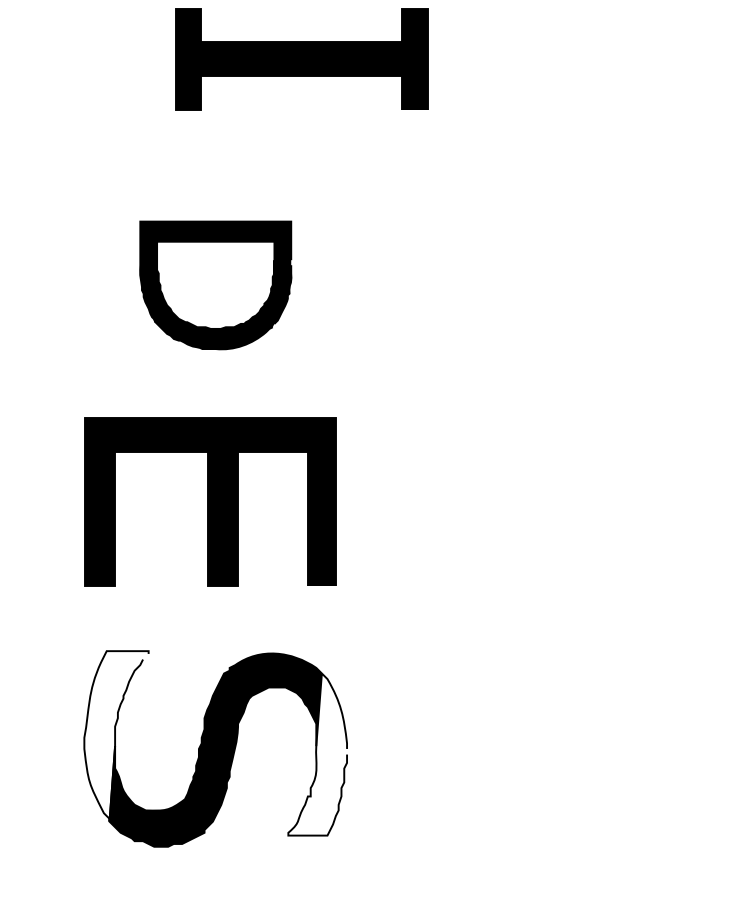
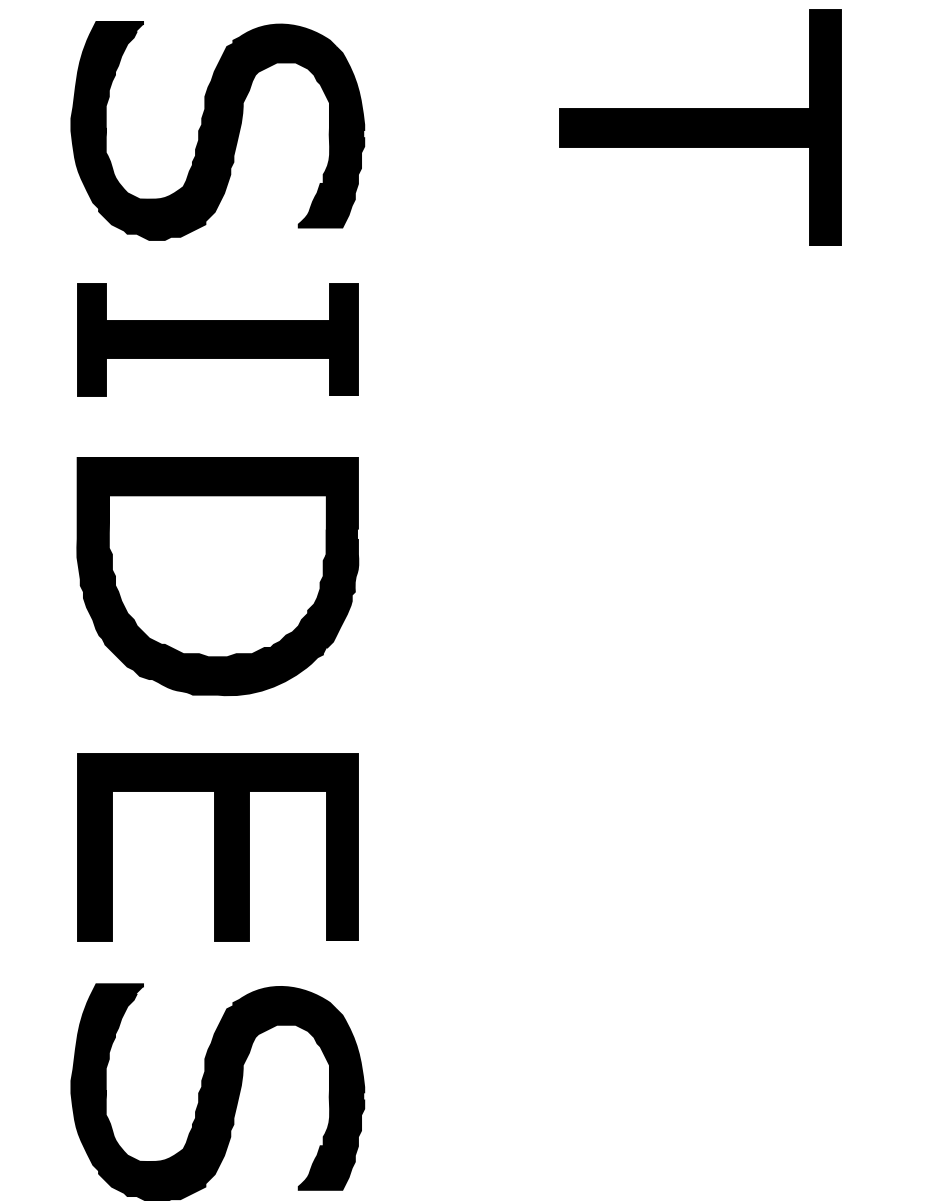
part: (301, 59) -> (217, 339), moved
part: (215, 285) -> (217, 576), size x1.67
part: (210, 502) -> (217, 847), moved
fill: (116, 736) -> (107, 1079), added
fill: (317, 754) -> (331, 1099), added

